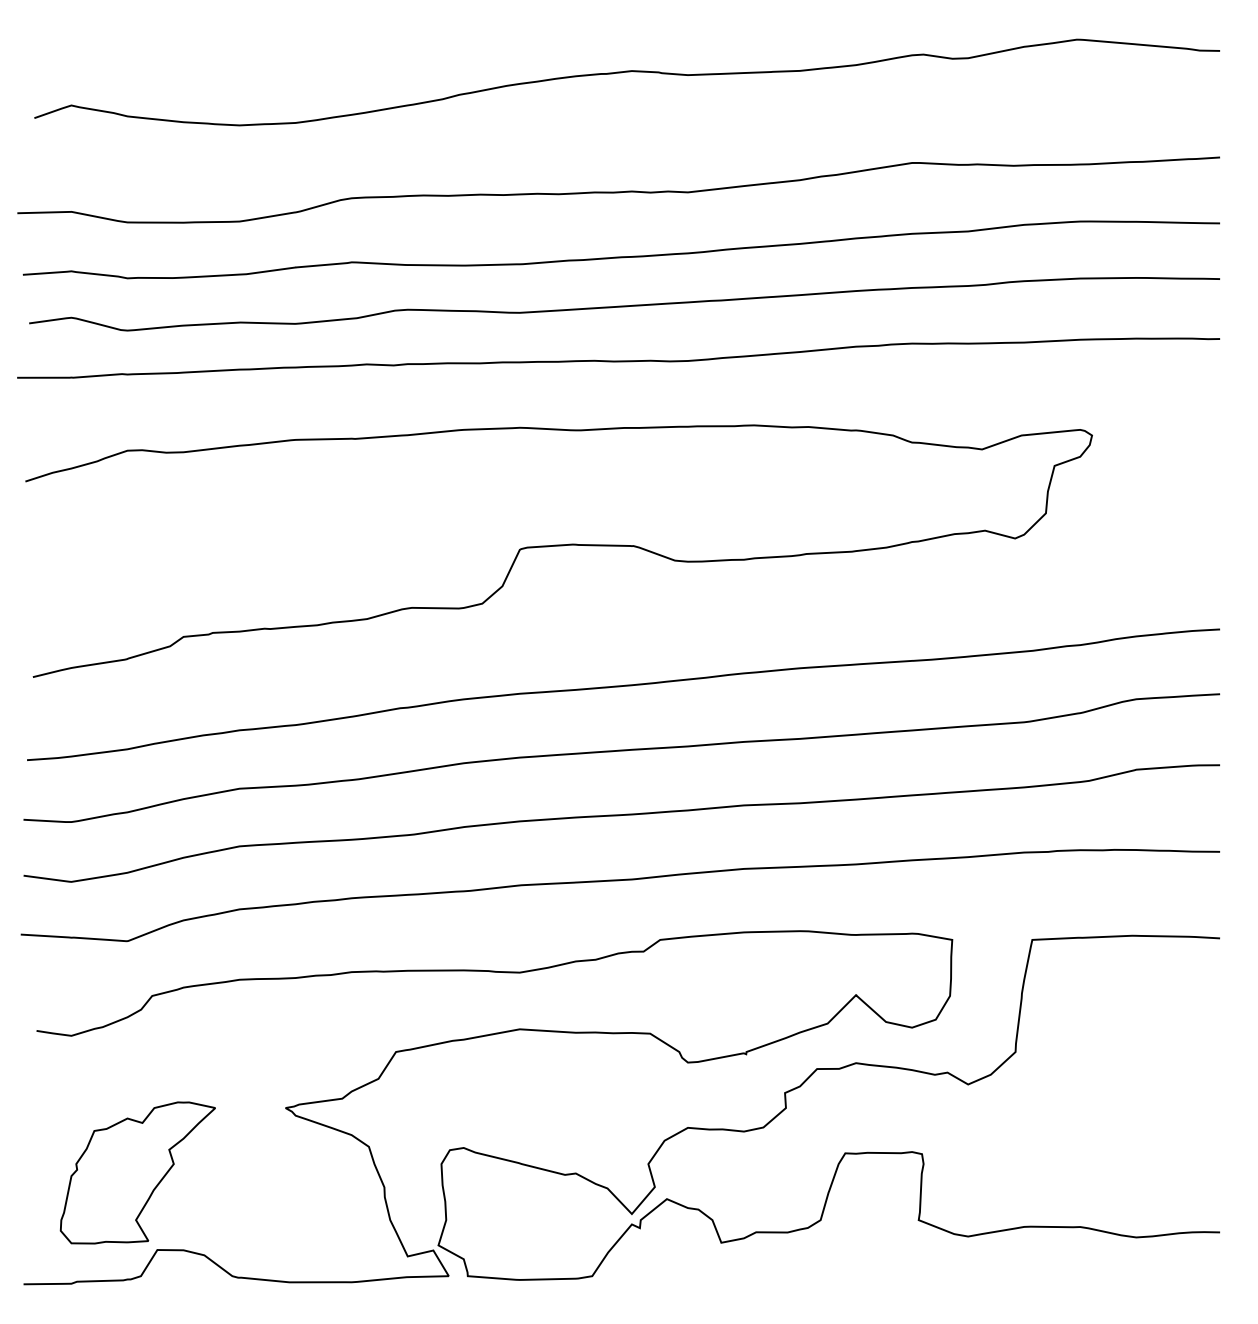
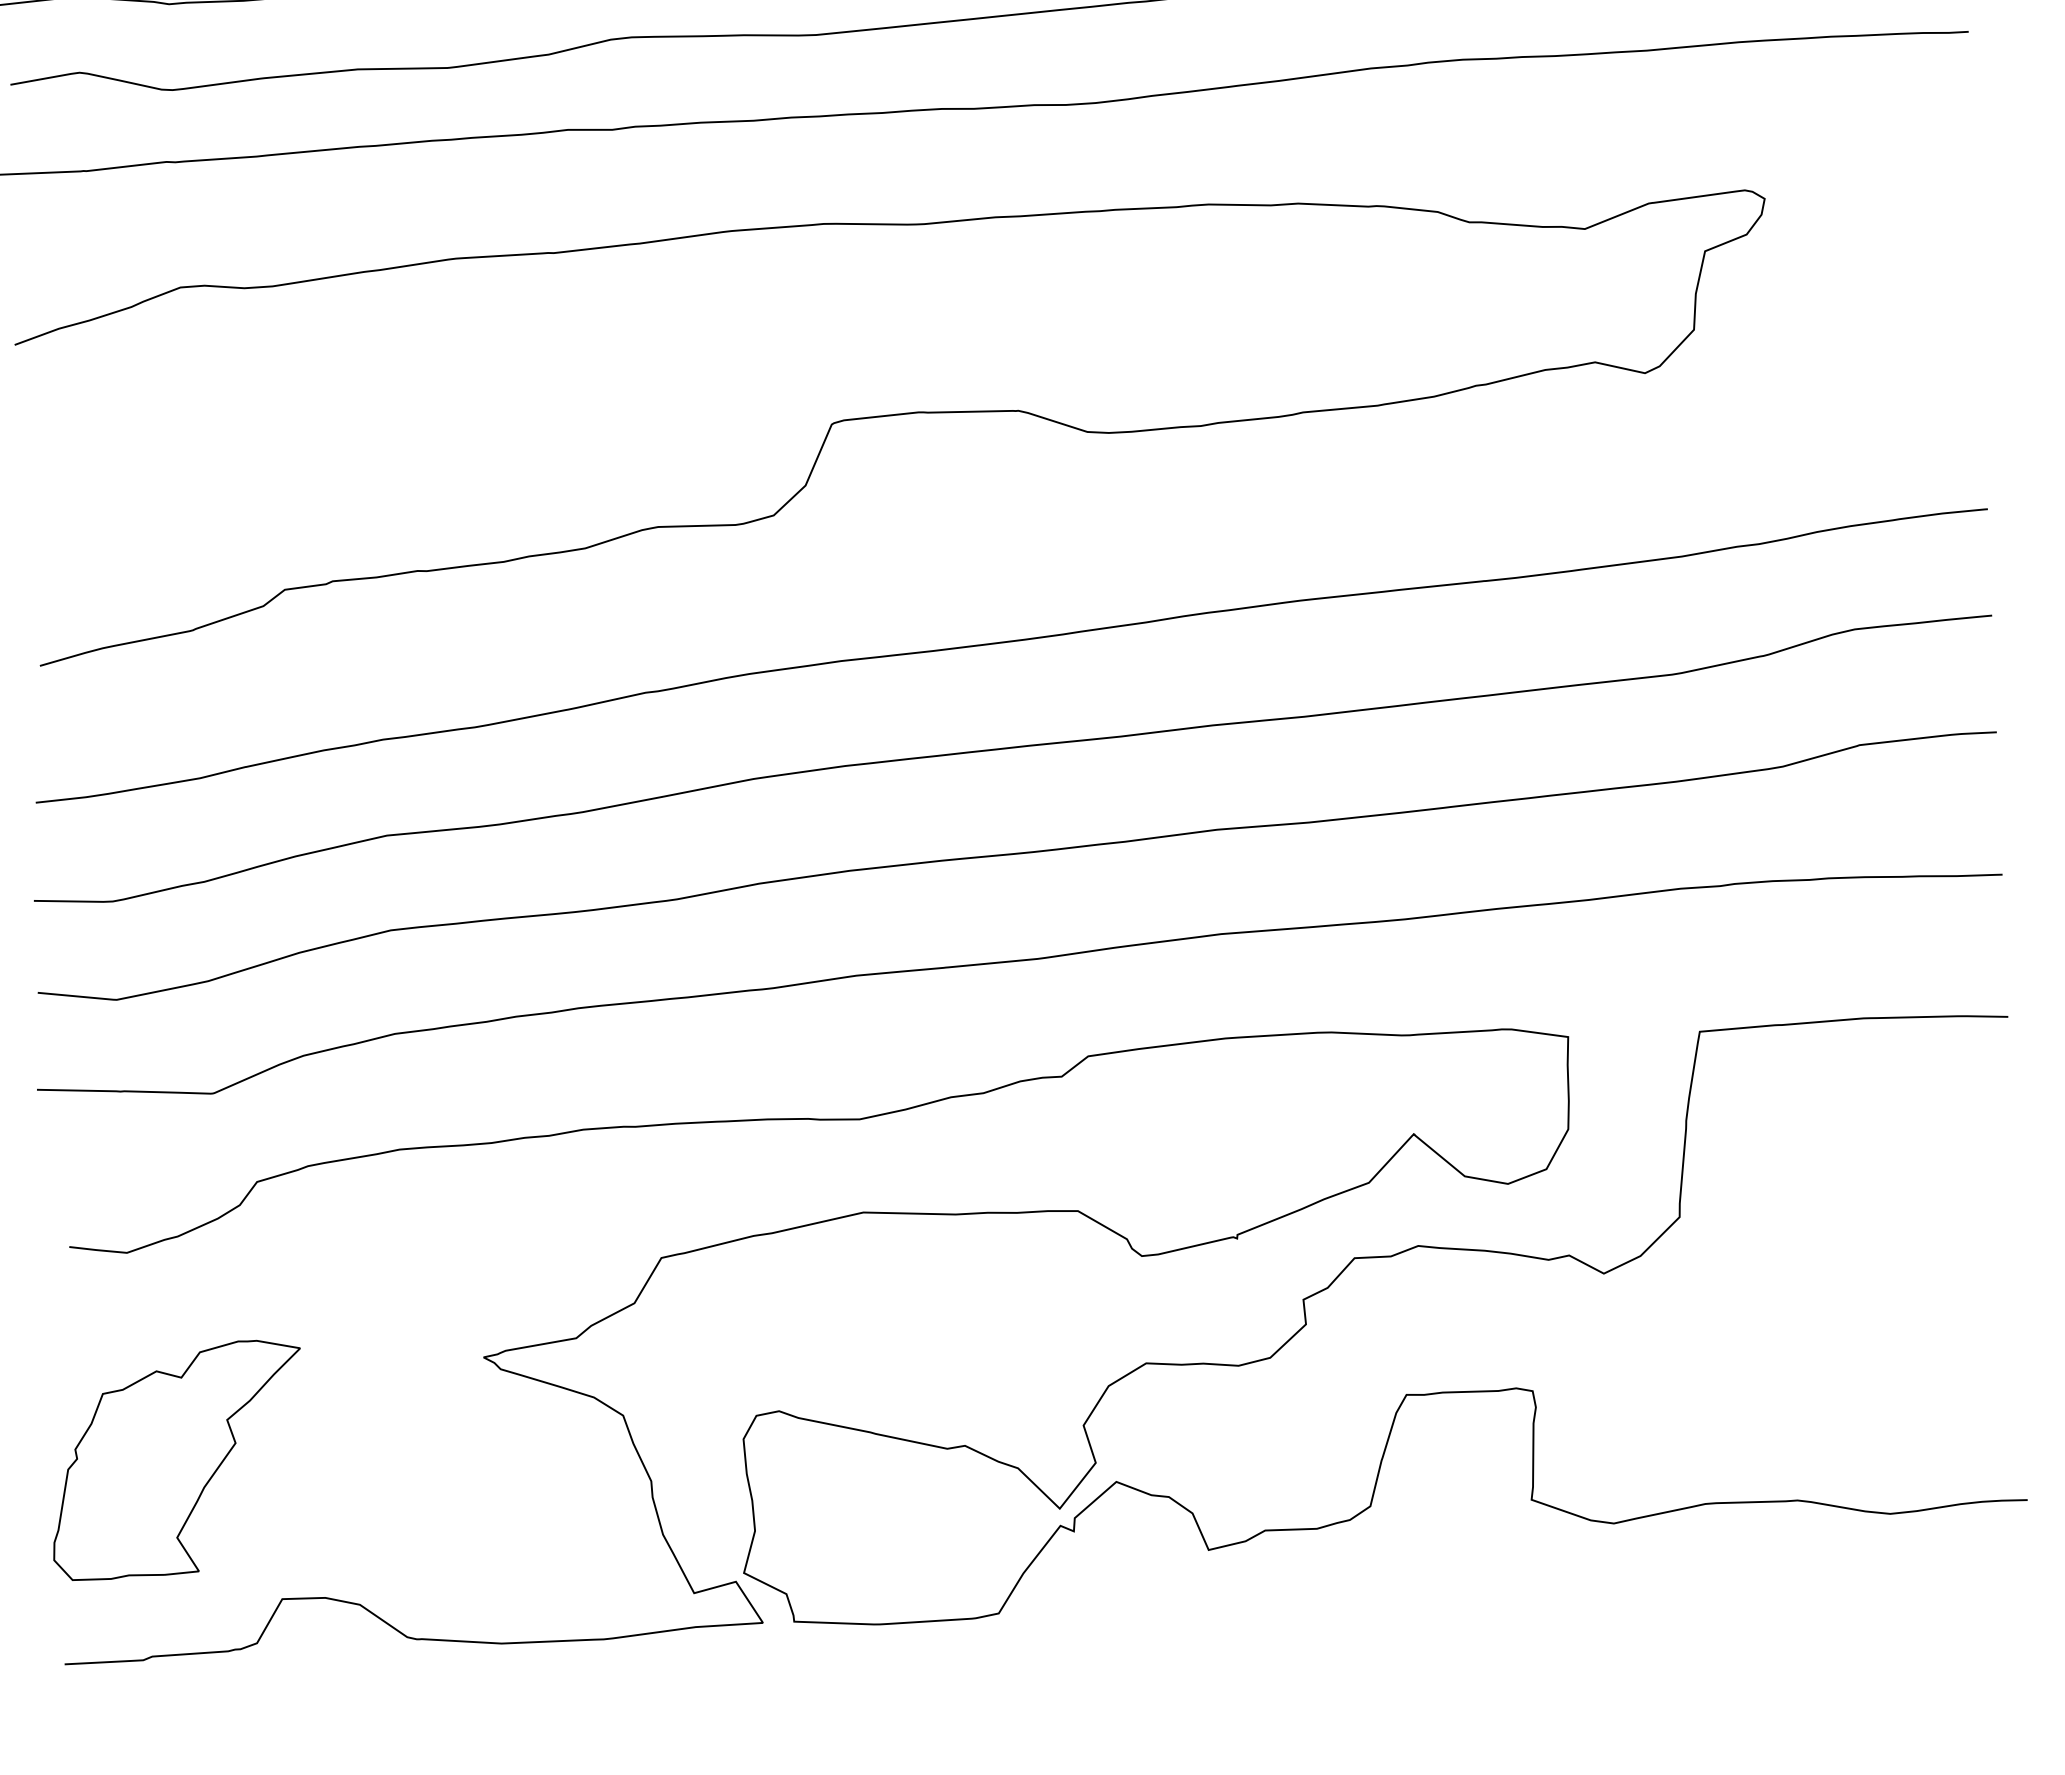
part: (137, 1172) -> (176, 1459), moved

